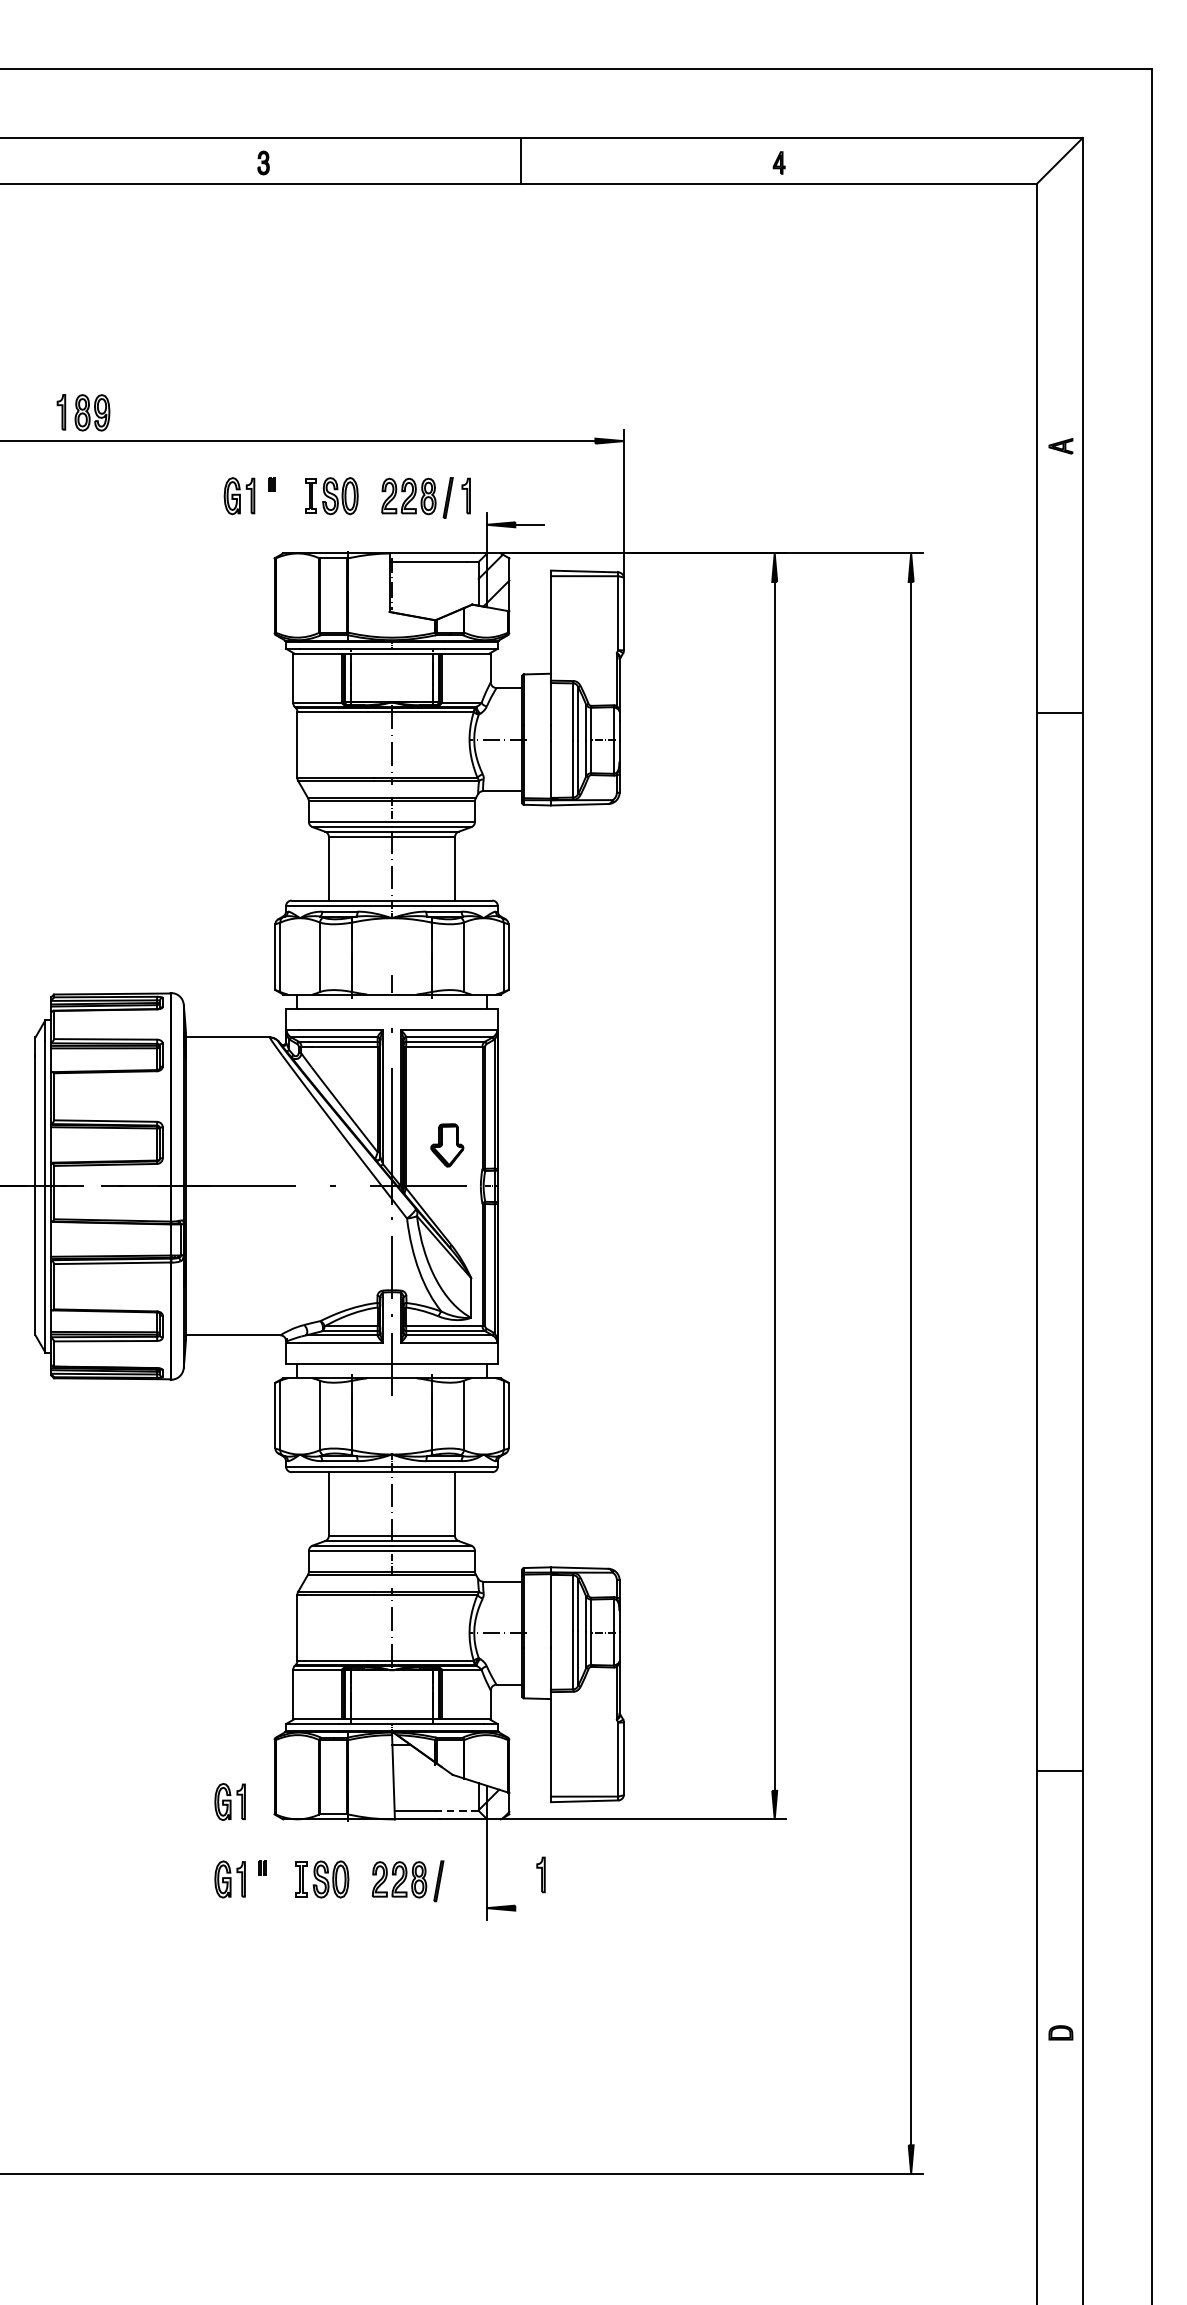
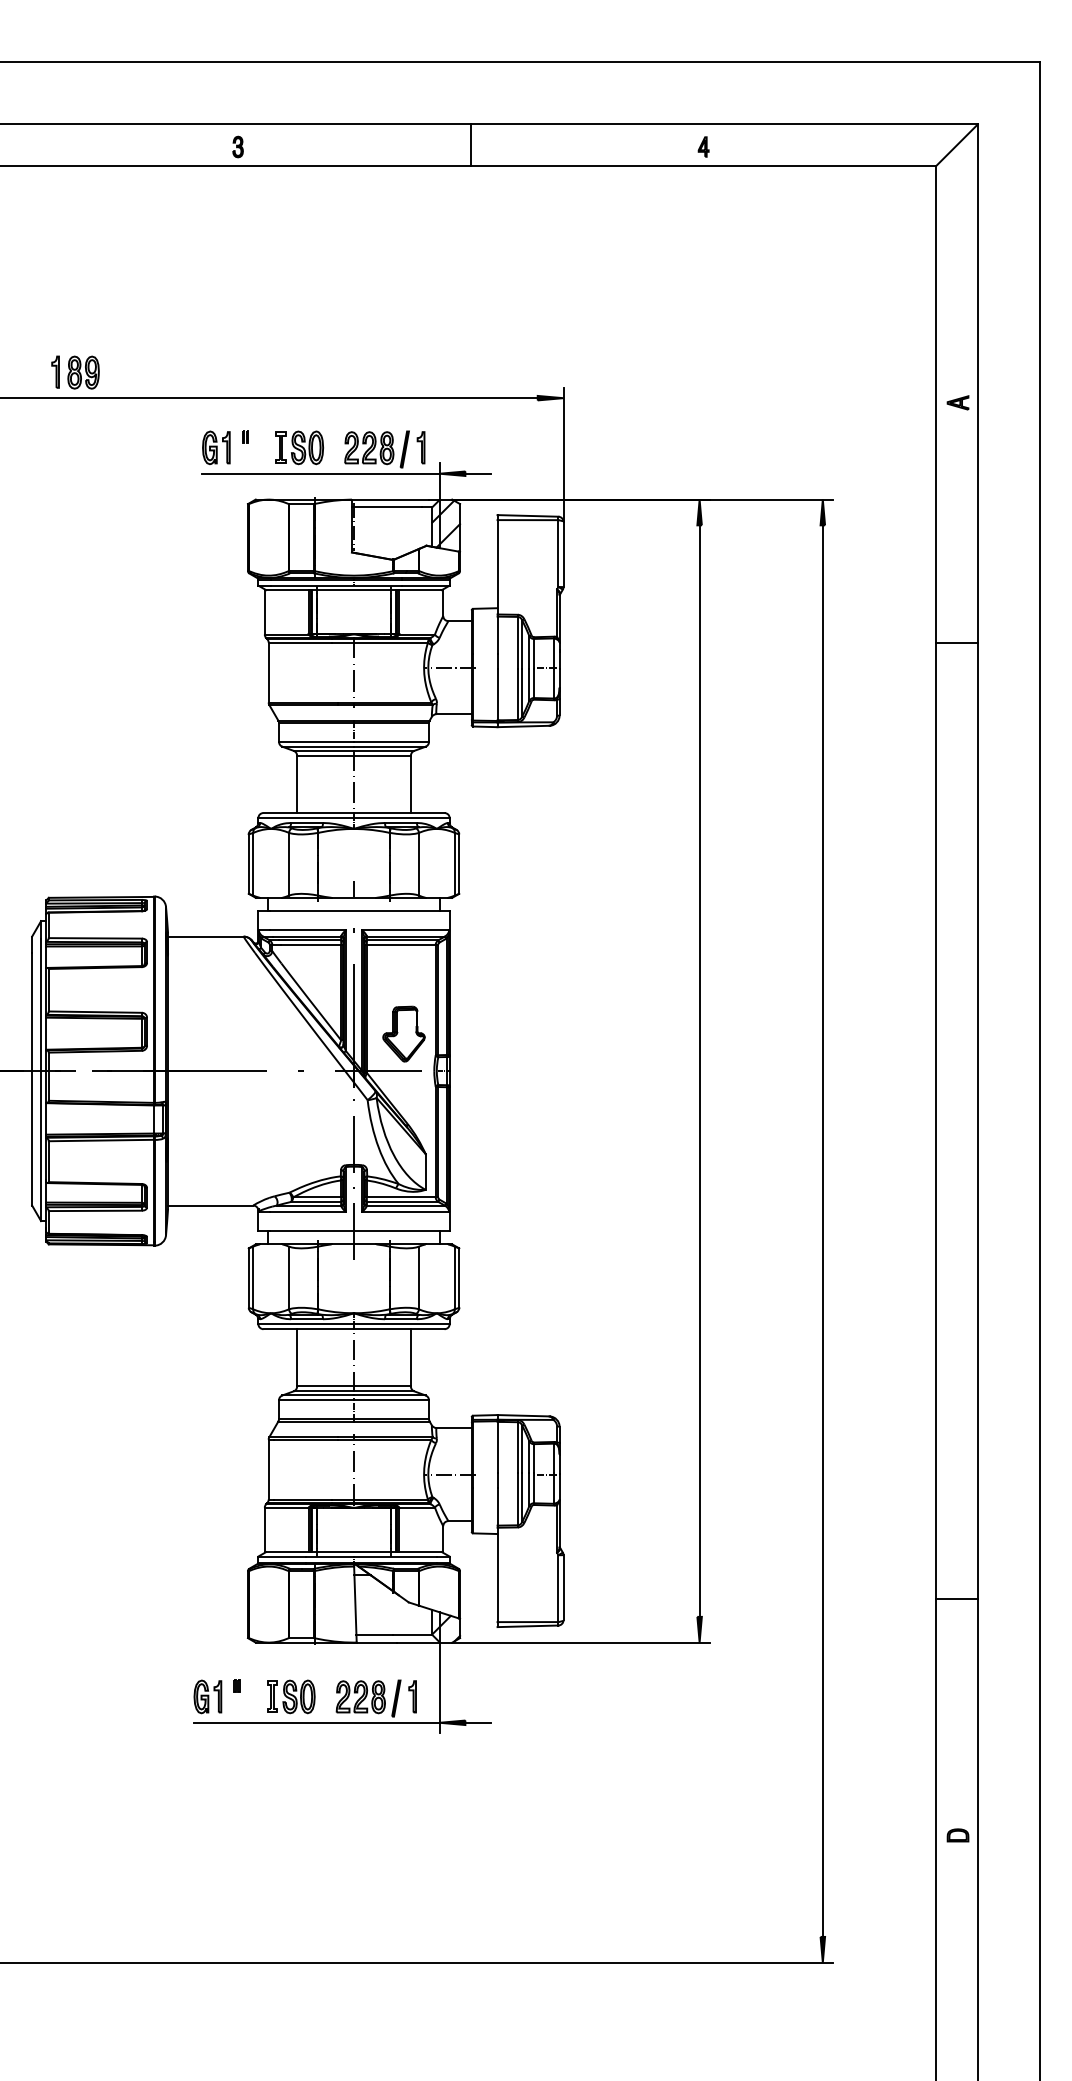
line: (354, 524) -> (320, 473), added
part: (446, 1144) -> (403, 1033), size x1.43
part: (229, 1801) -> (207, 1626), removed
line: (456, 1810) -> (412, 1634), dashed -> solid
part: (540, 1874) -> (412, 1696), moved
line: (350, 1907) -> (316, 1722), added
line: (529, 1907) -> (478, 1722), added

